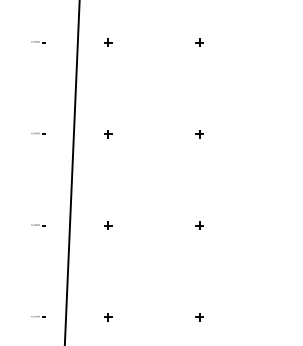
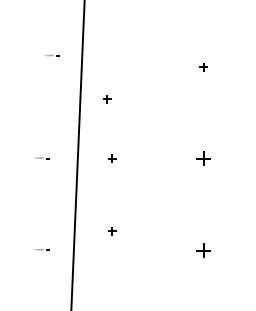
line: (38, 42) -> (52, 56), moved
part: (108, 42) -> (107, 99), moved
part: (199, 134) -> (203, 159), size x1.6
part: (108, 225) -> (112, 231), moved
part: (199, 225) -> (203, 250), size x1.6

